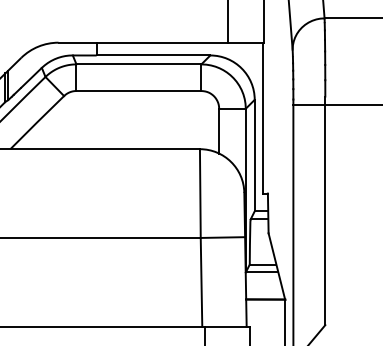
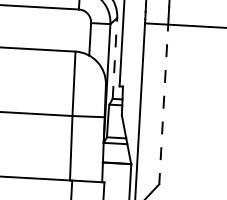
line: (254, 155) -> (114, 58), solid -> dashed
line: (325, 211) -> (164, 101), solid -> dashed

